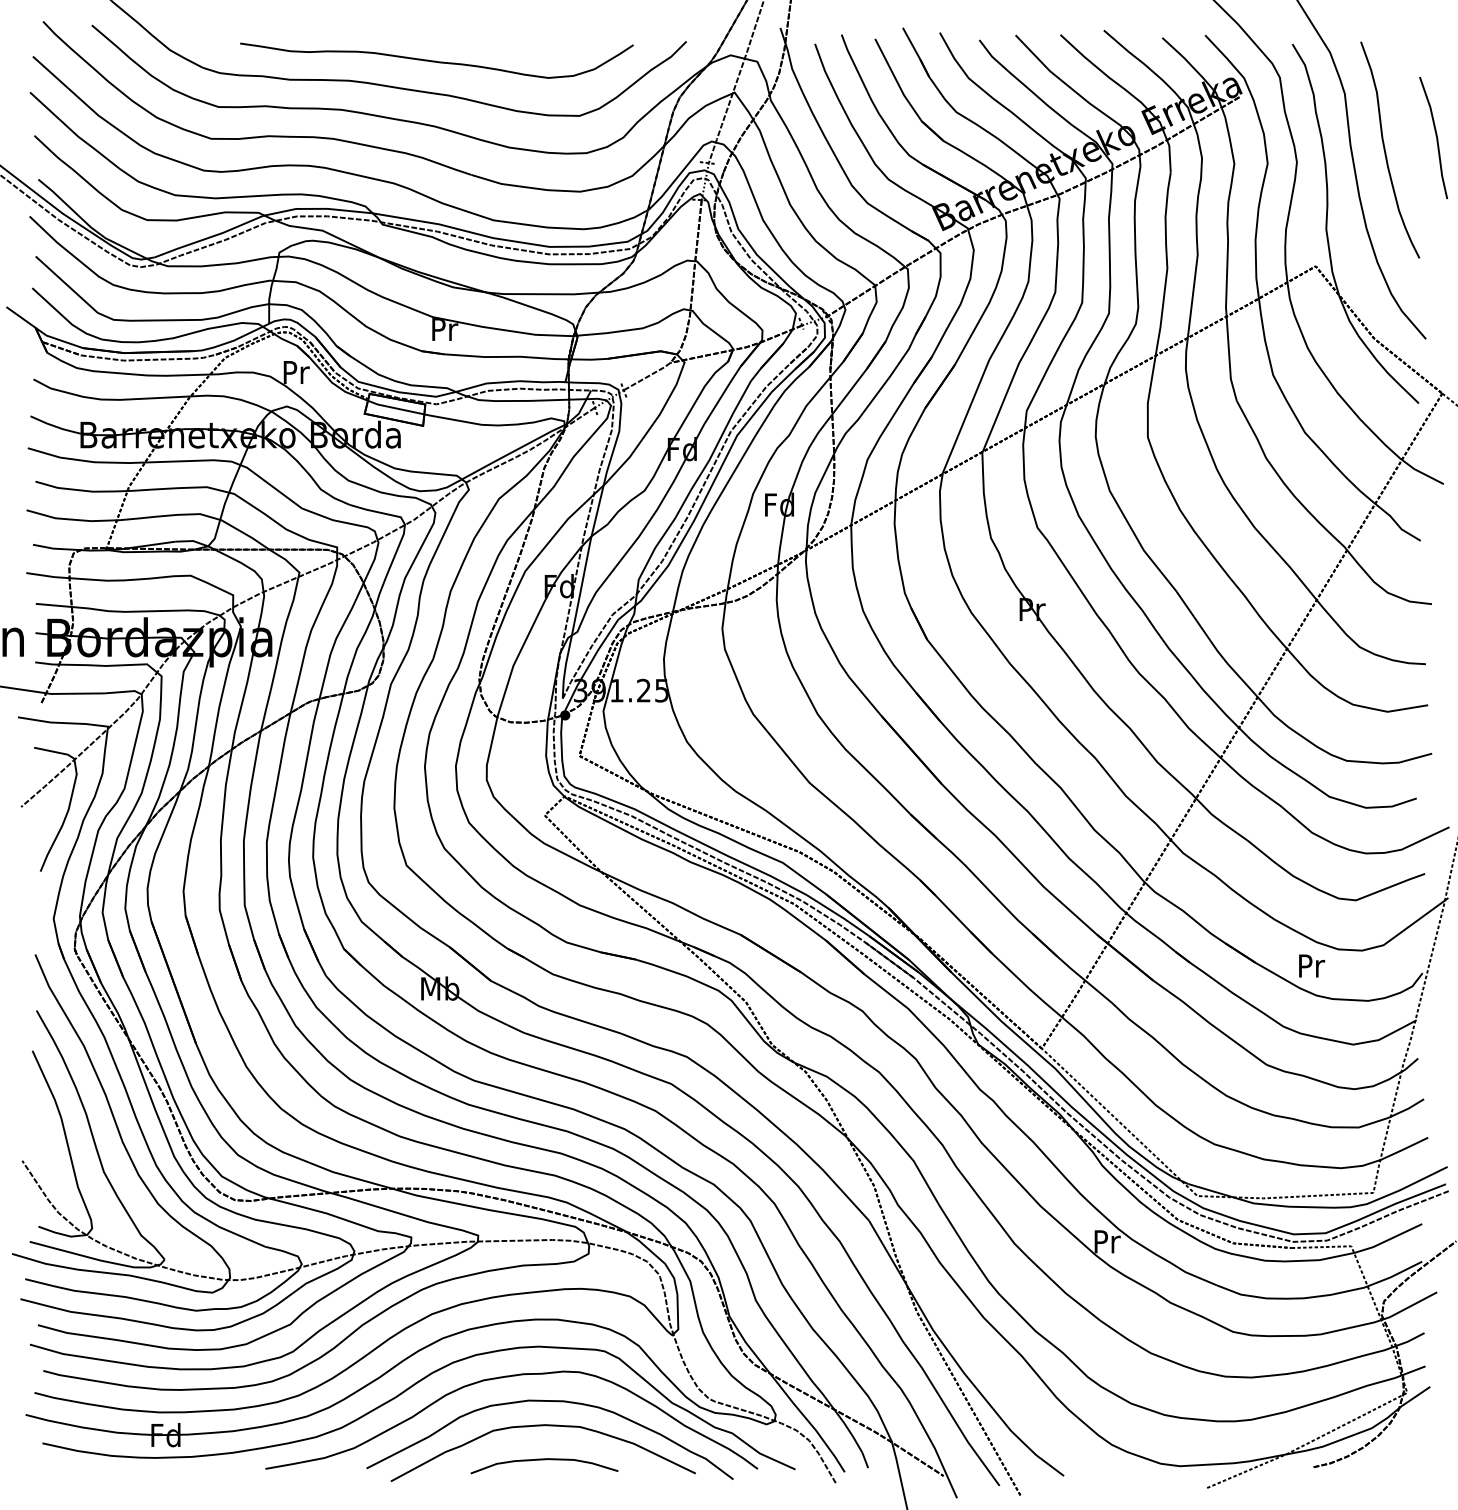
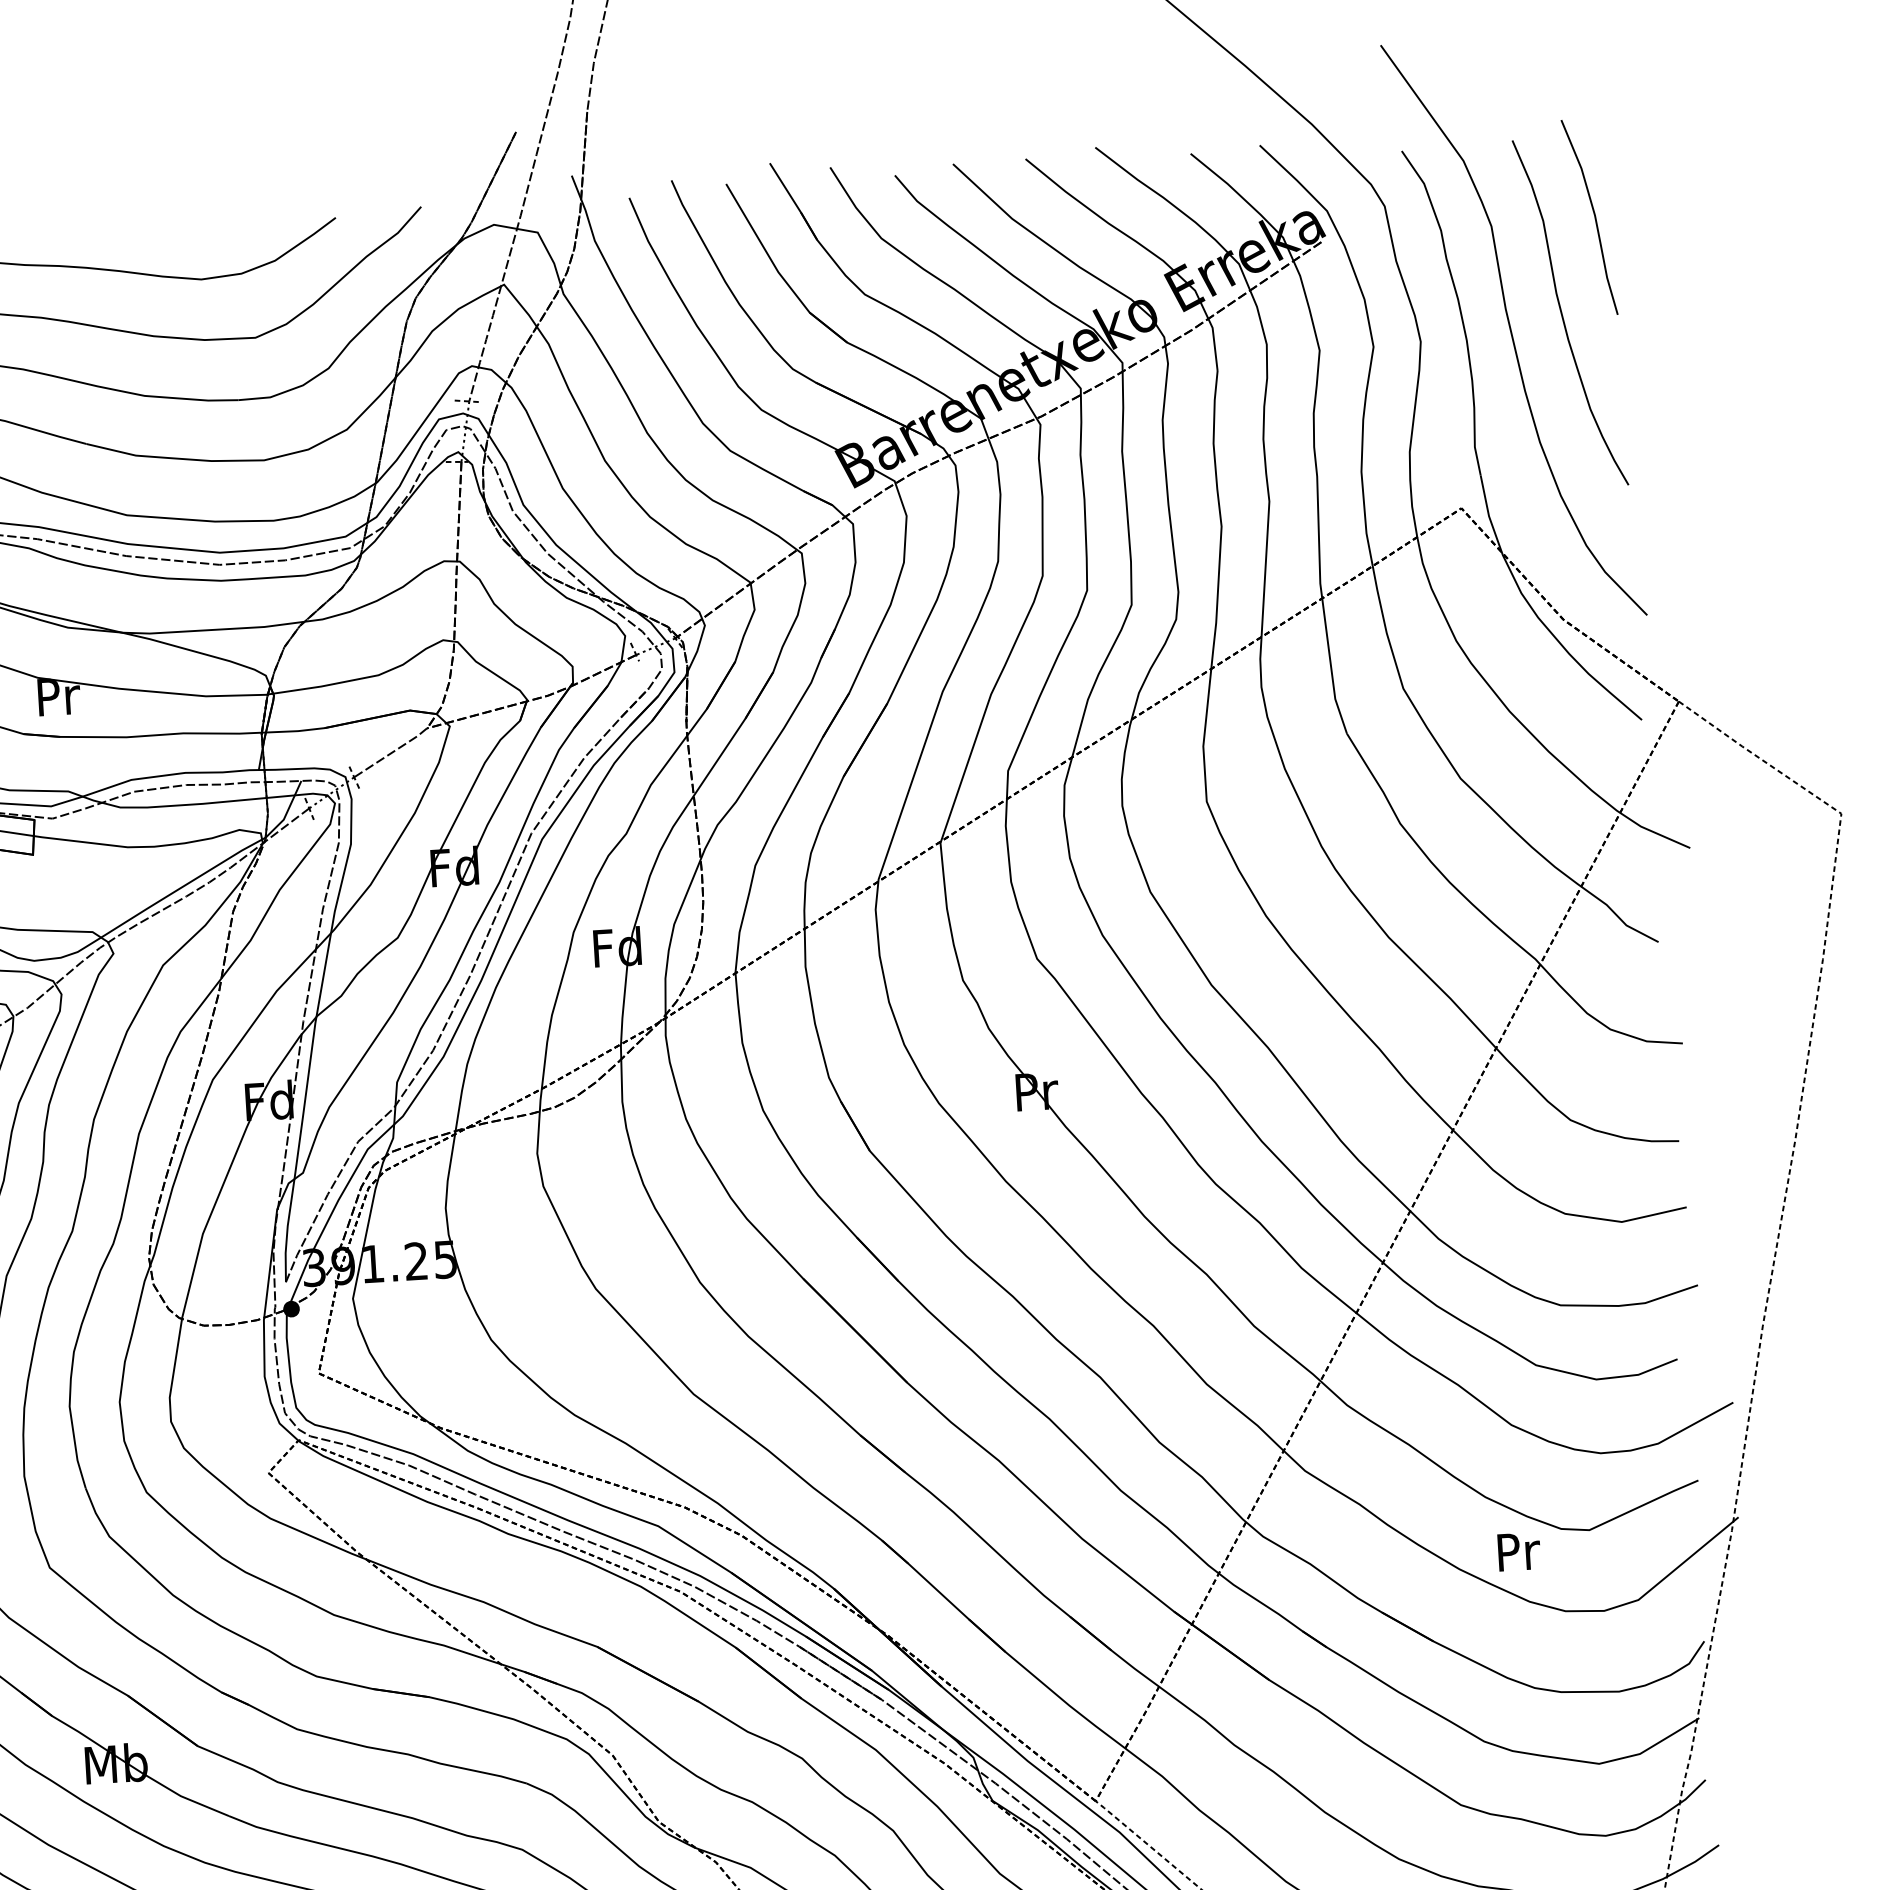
curve: (1436, 138) -> (1594, 217), moved
text: (1312, 965) -> (1519, 1550), moved

